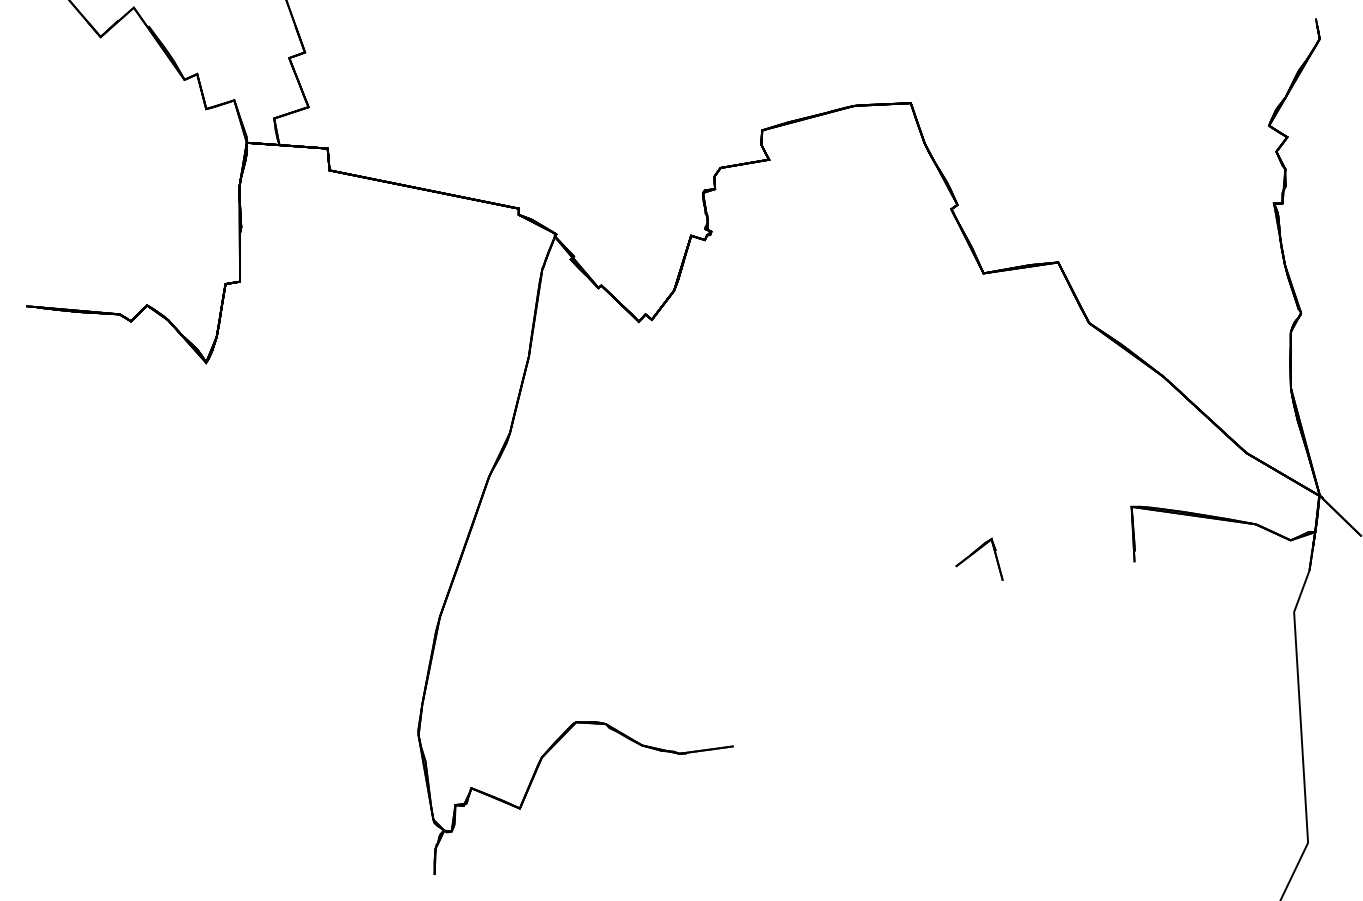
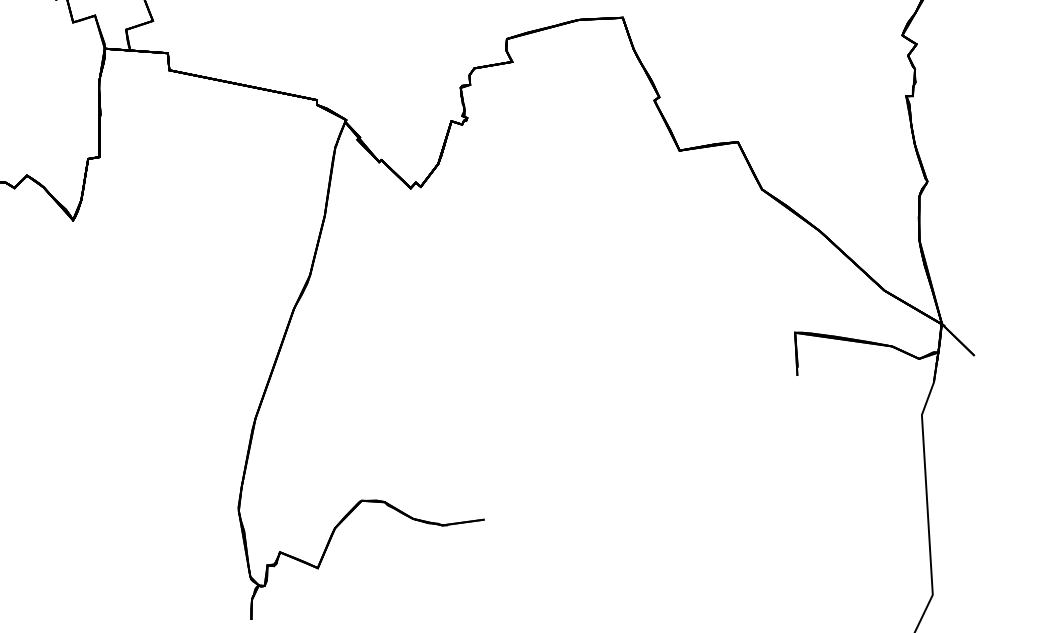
part: (976, 552) -> (674, 368), removed

